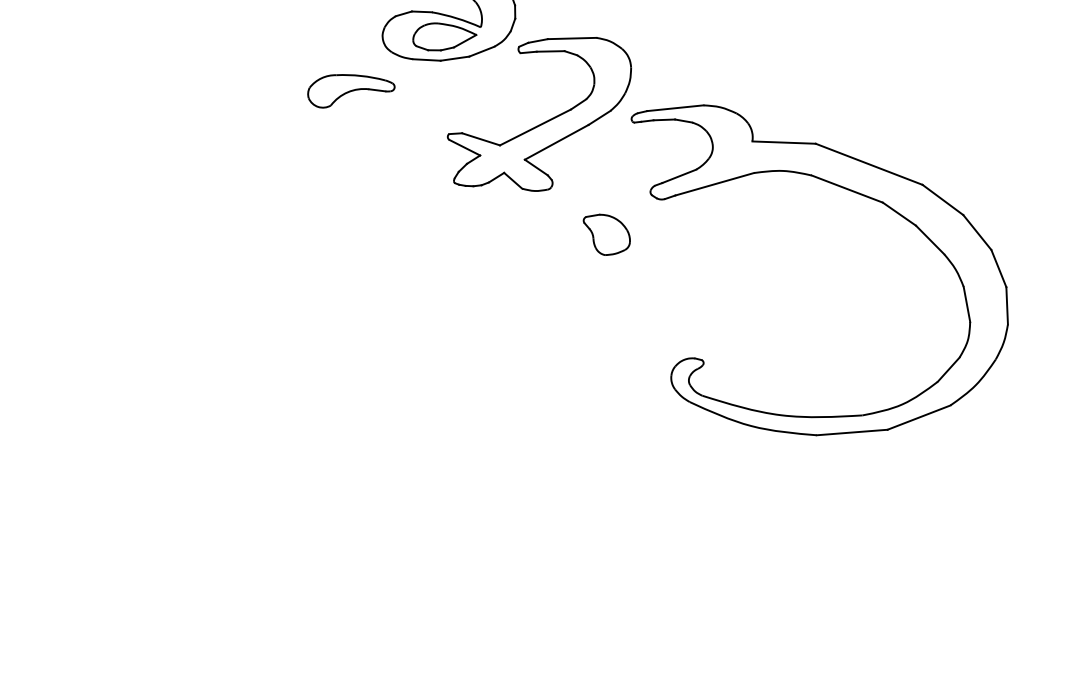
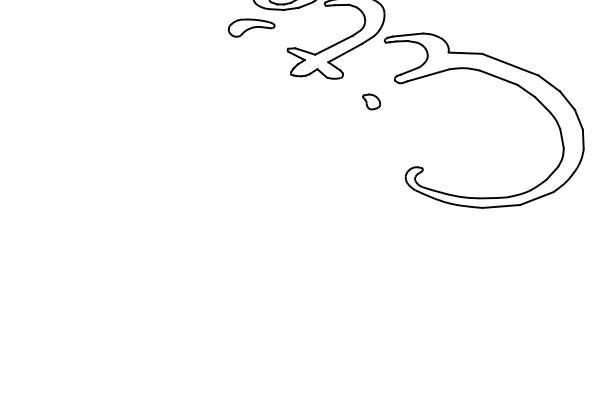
part: (351, 90) -> (251, 27), moved
part: (606, 233) -> (371, 101), size x0.7

